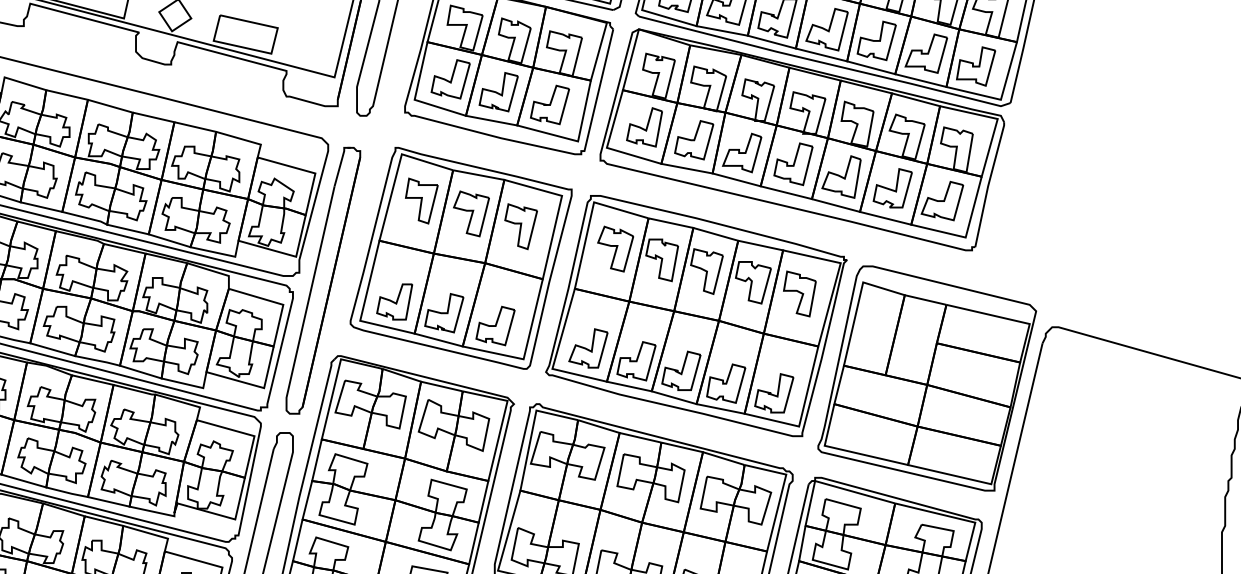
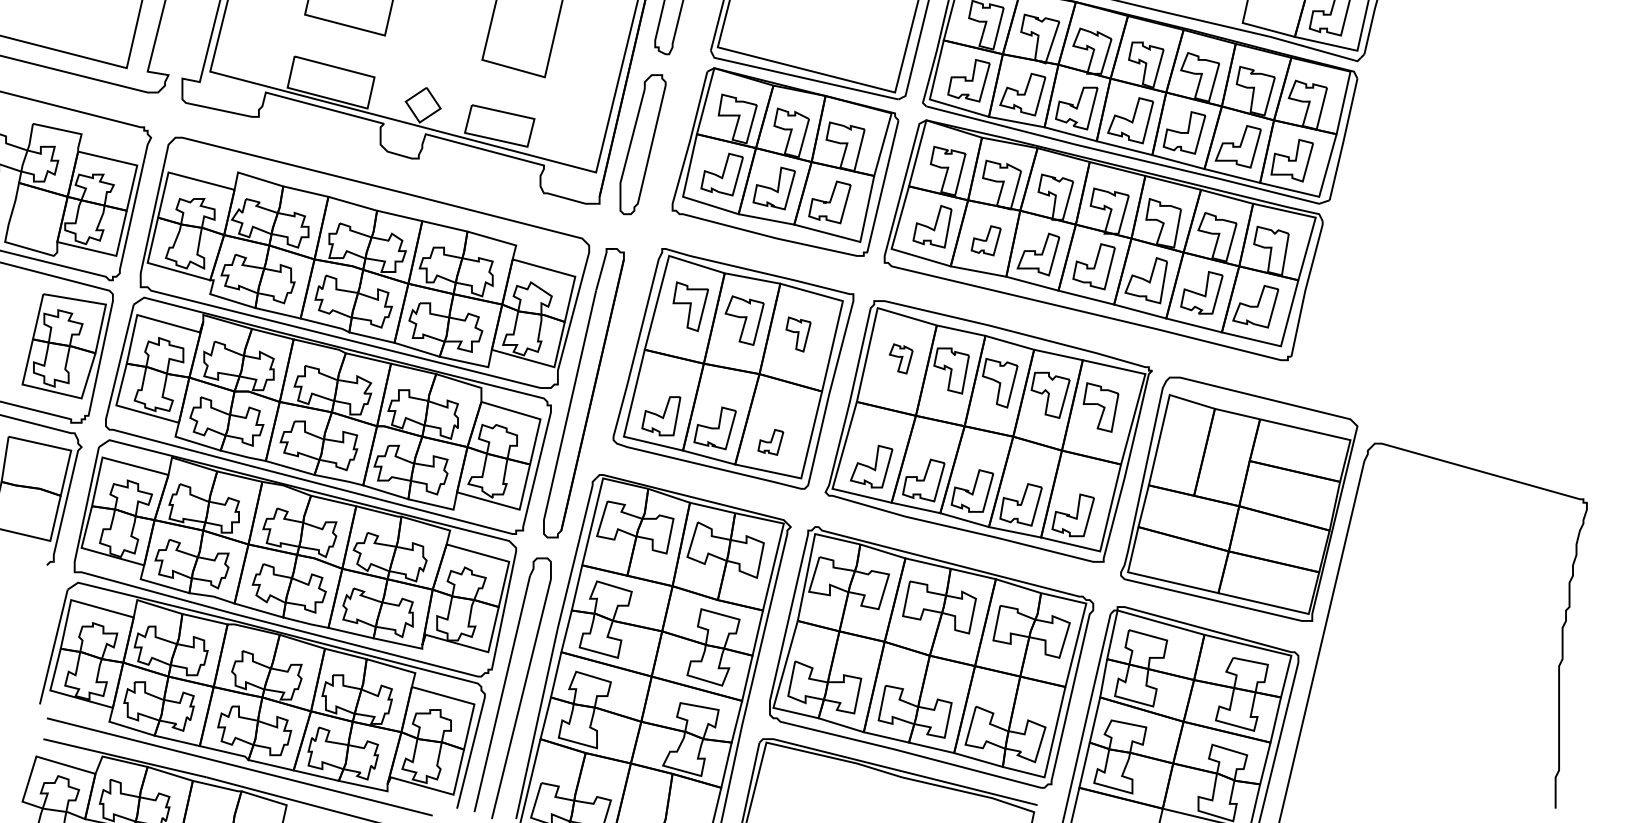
part: (693, 140) -> (985, 240), size x0.7
part: (521, 226) -> (798, 334), size x0.7
part: (616, 248) -> (901, 358), size x0.6
part: (495, 326) -> (770, 442), size x0.6

